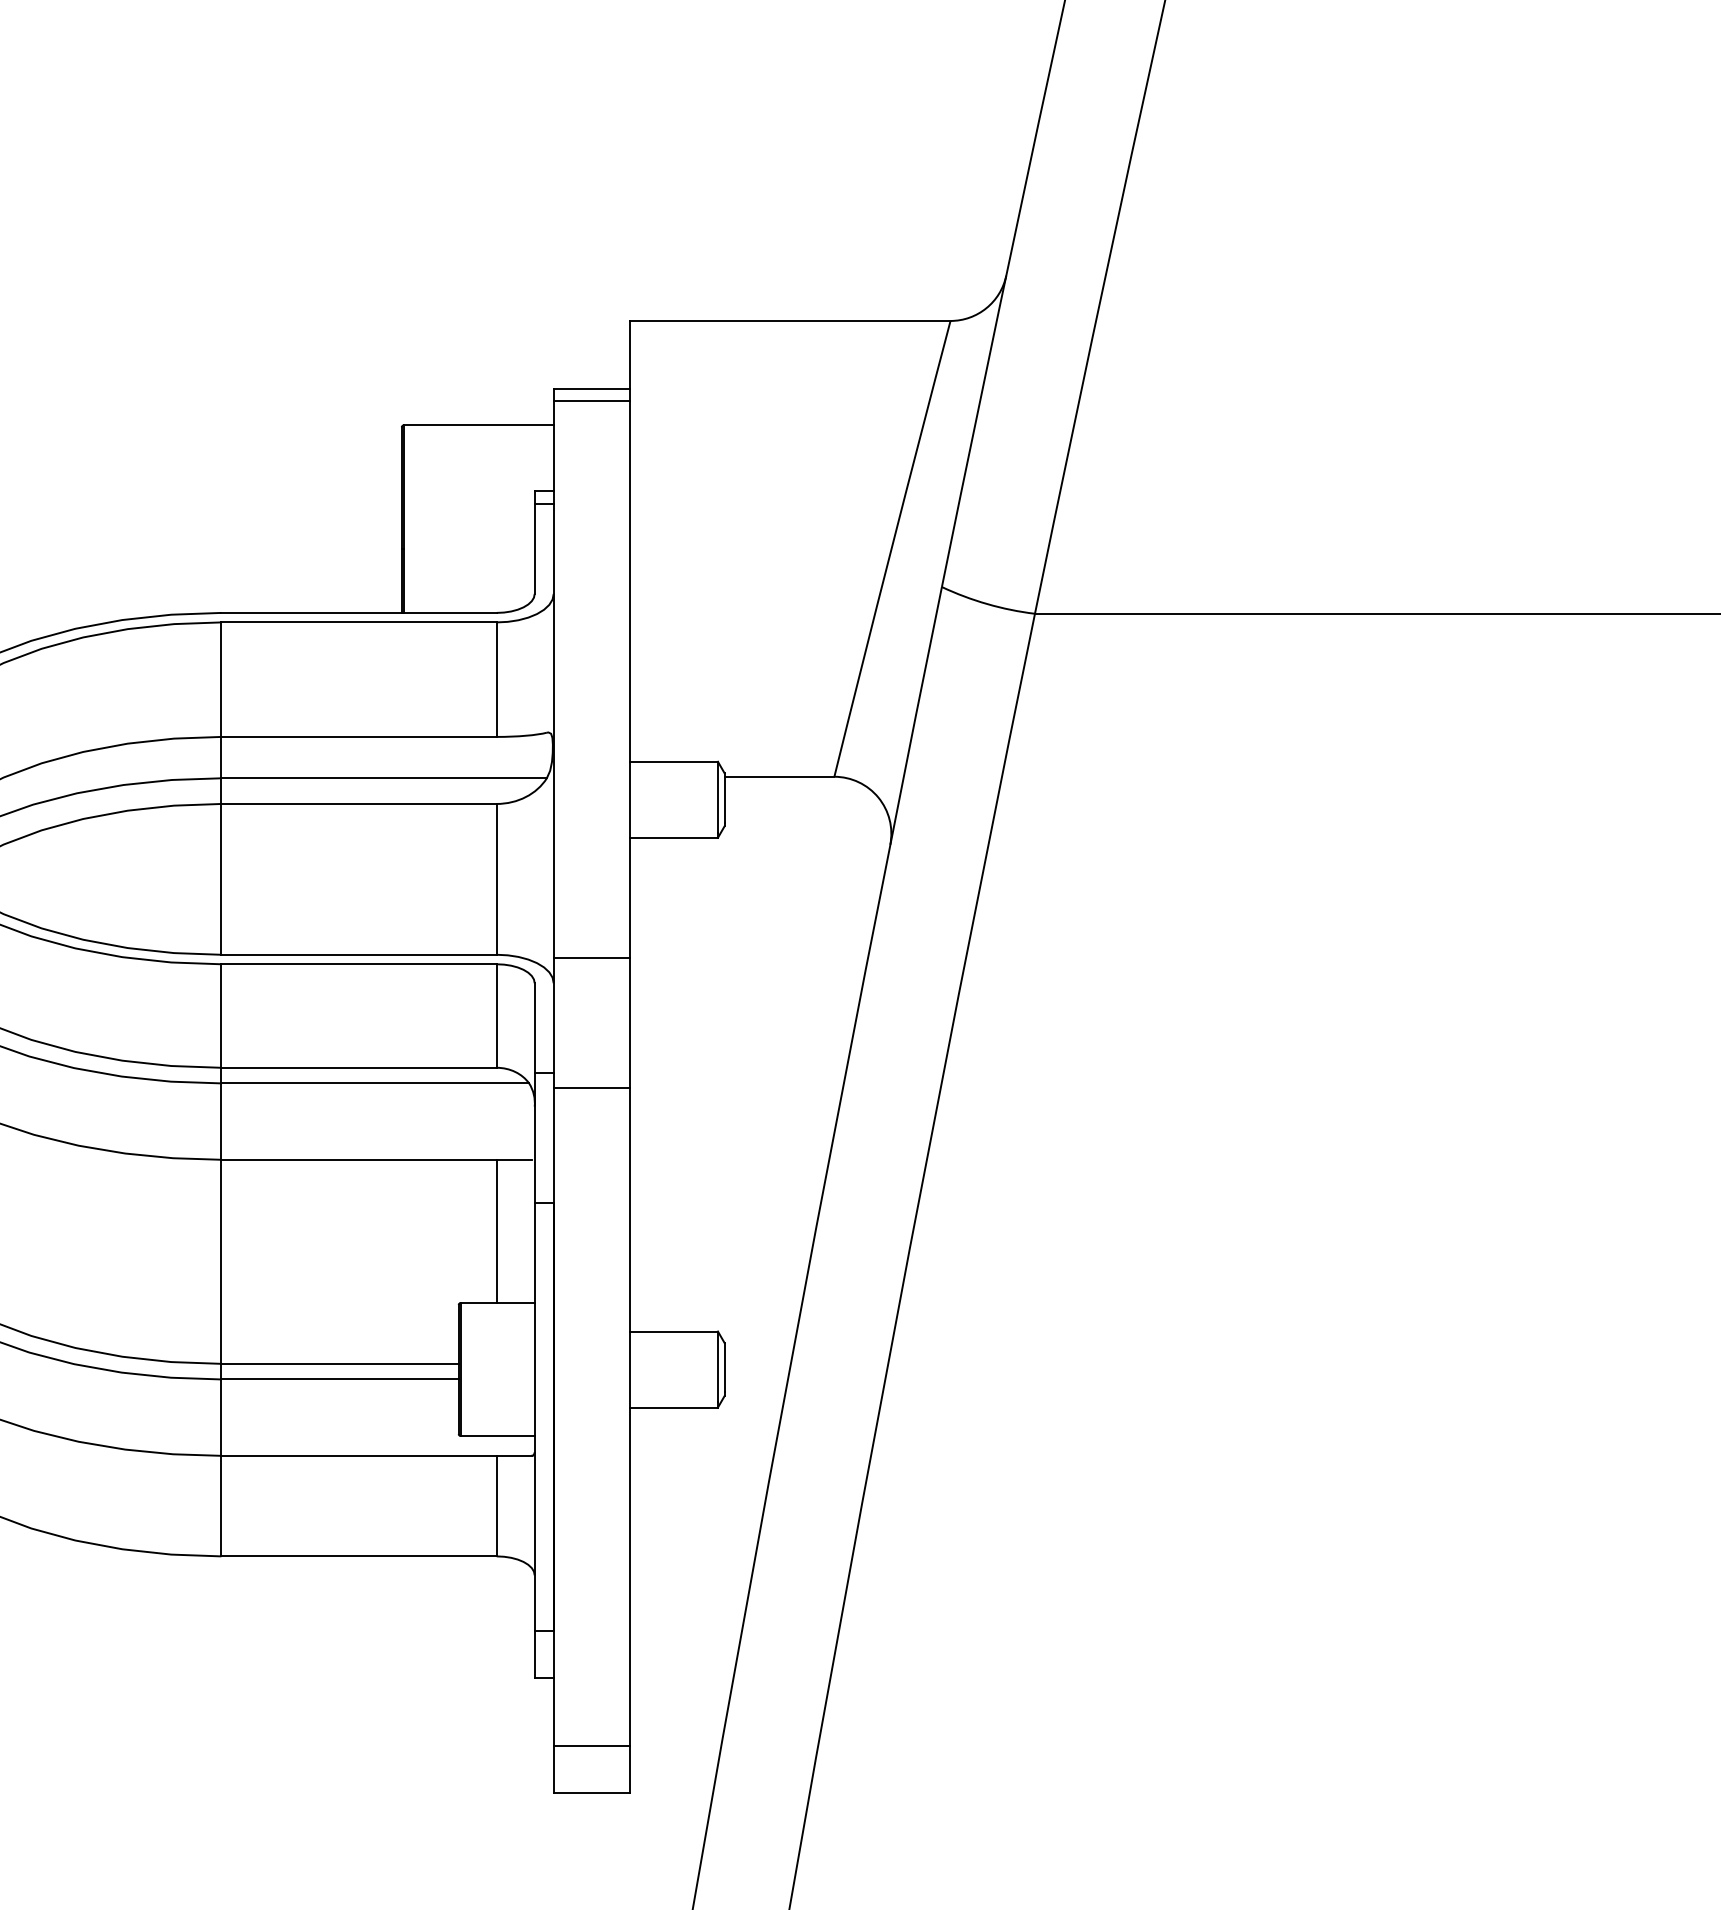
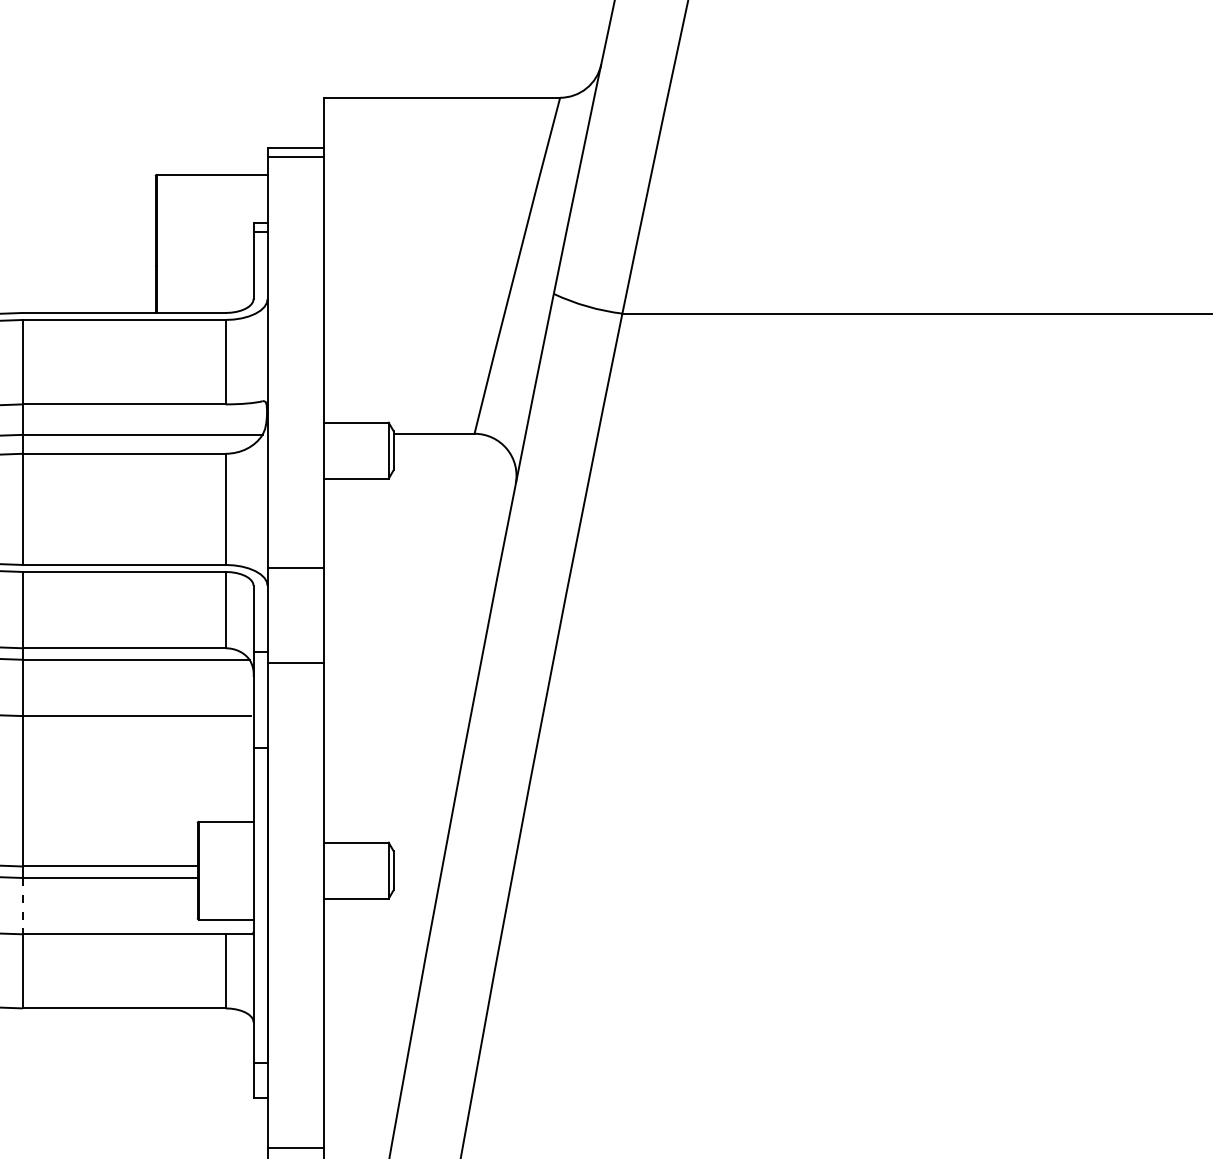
line: (496, 1231) -> (225, 768), removed
line: (221, 1418) -> (22, 906), solid -> dashed

